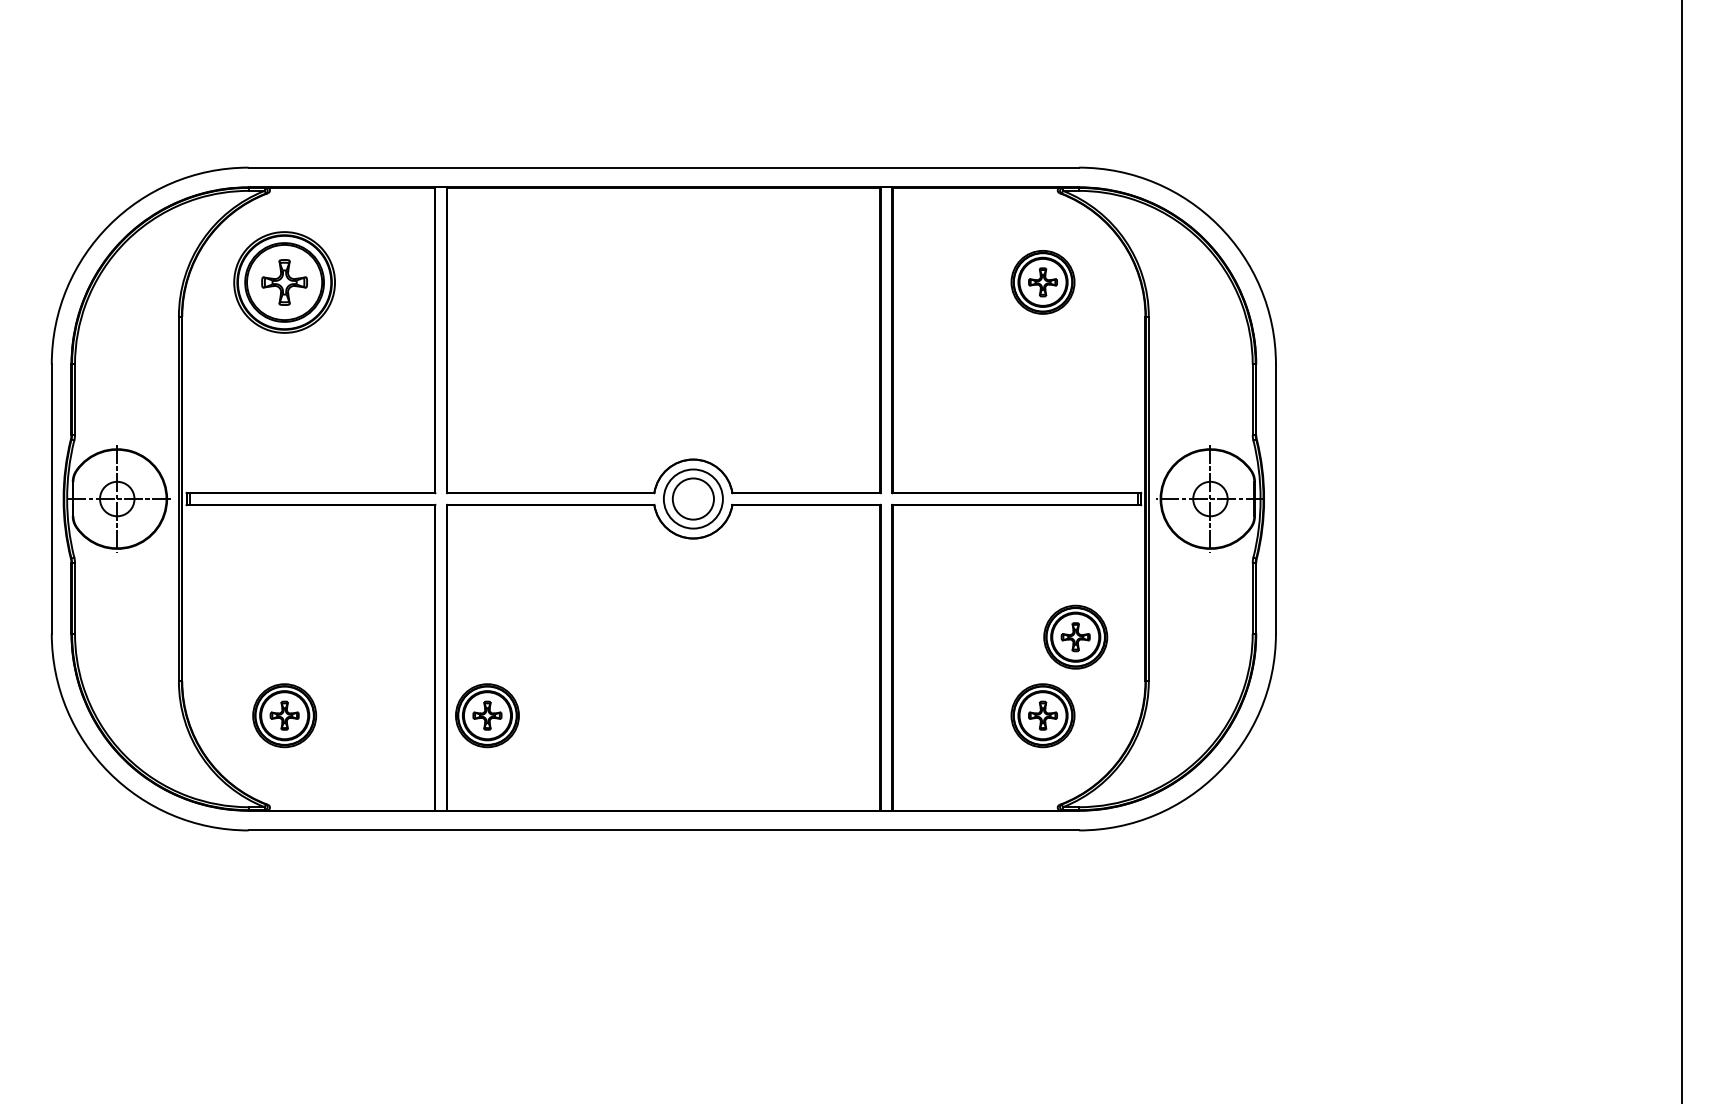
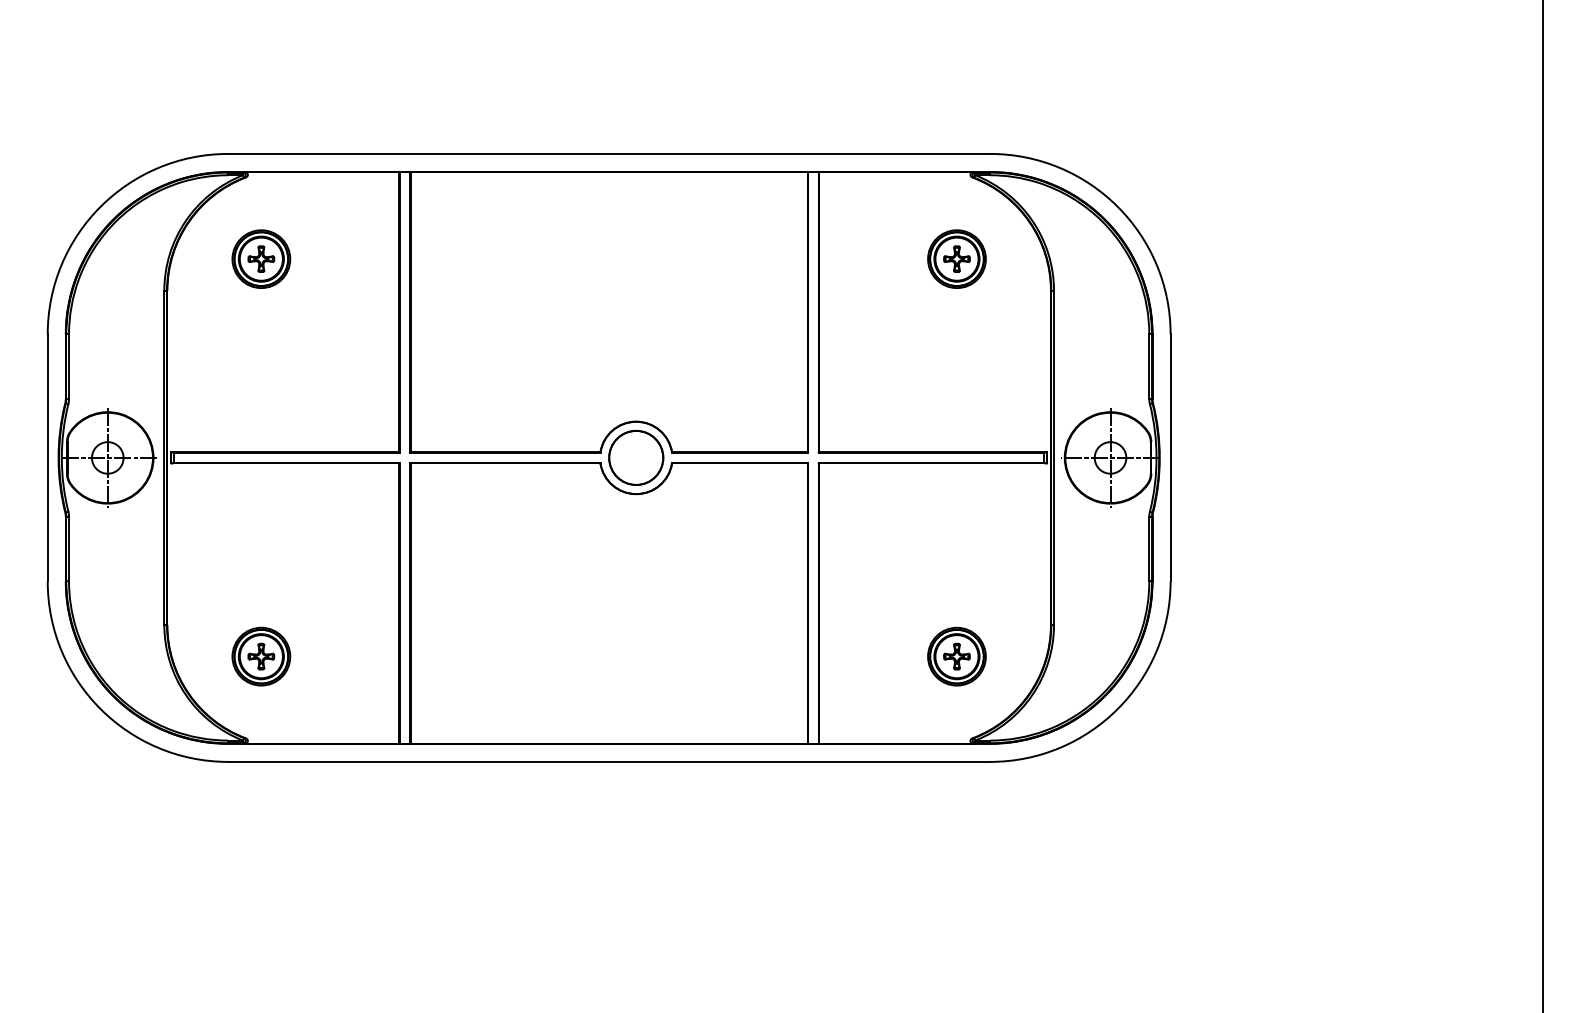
part: (284, 281) -> (261, 258), size x0.62
circle: (693, 498) -> (636, 457), size x1.43
part: (1075, 637) -> (986, 584), removed
part: (487, 715) -> (447, 656), removed

